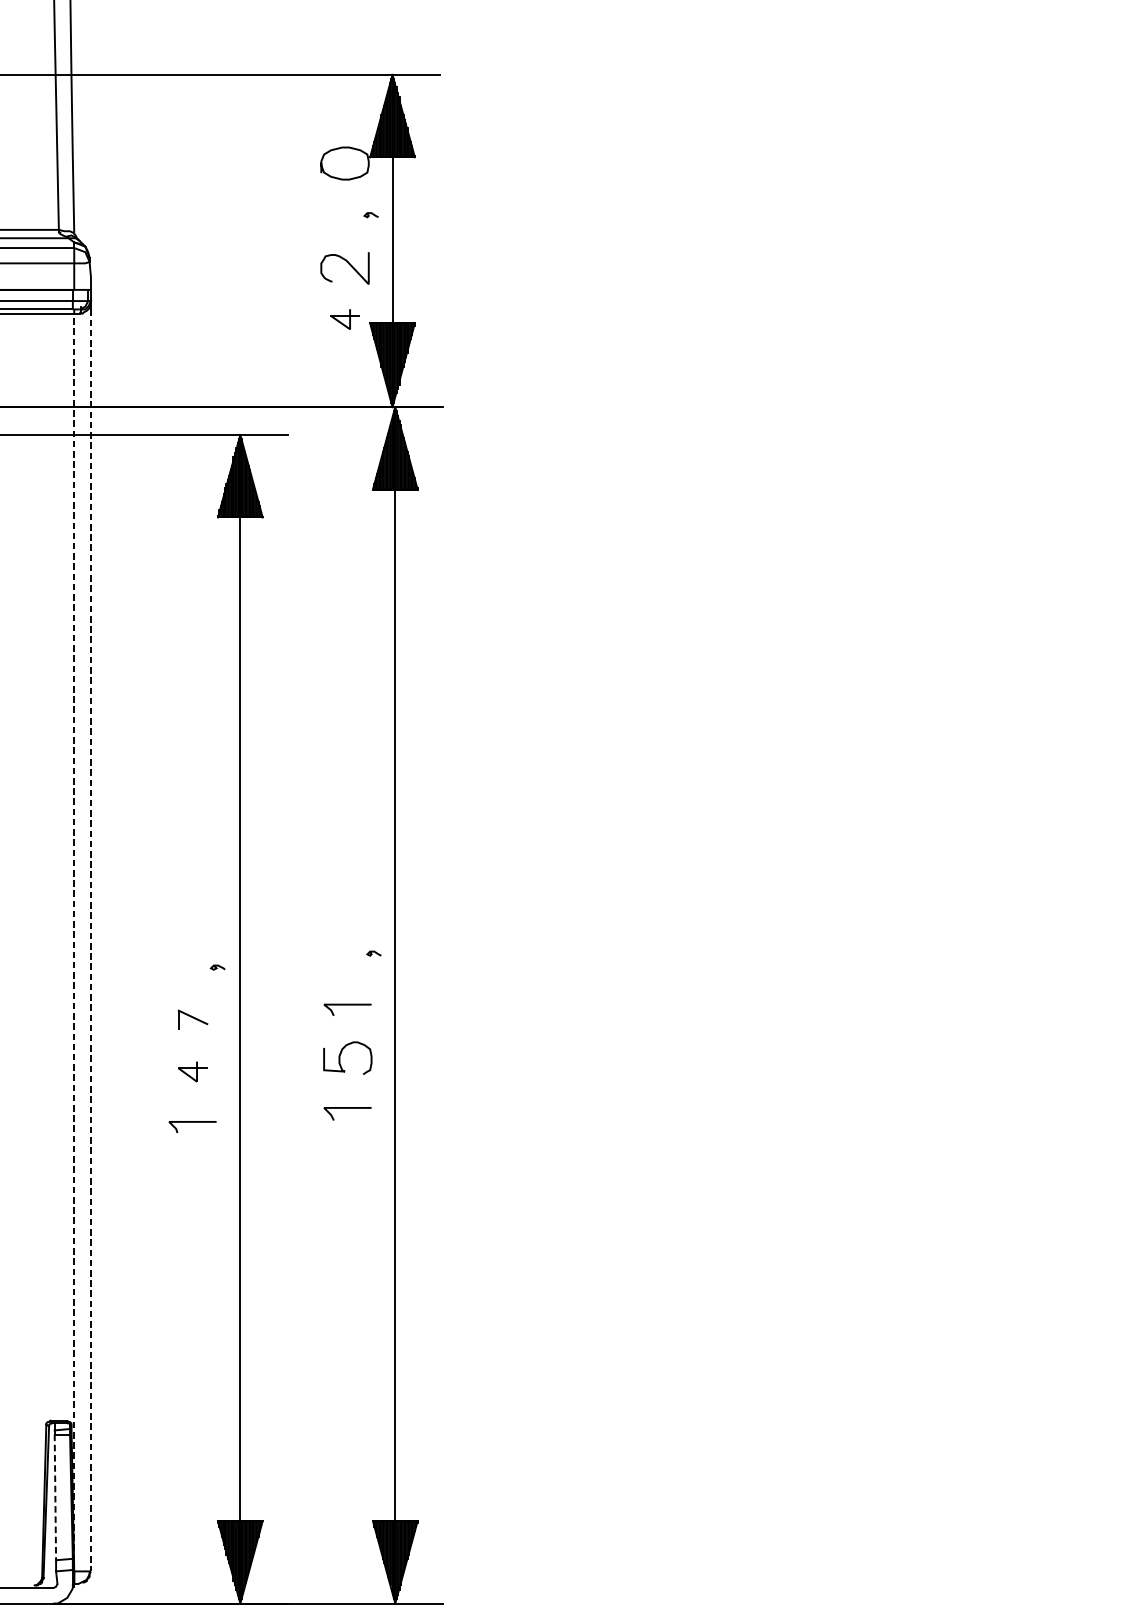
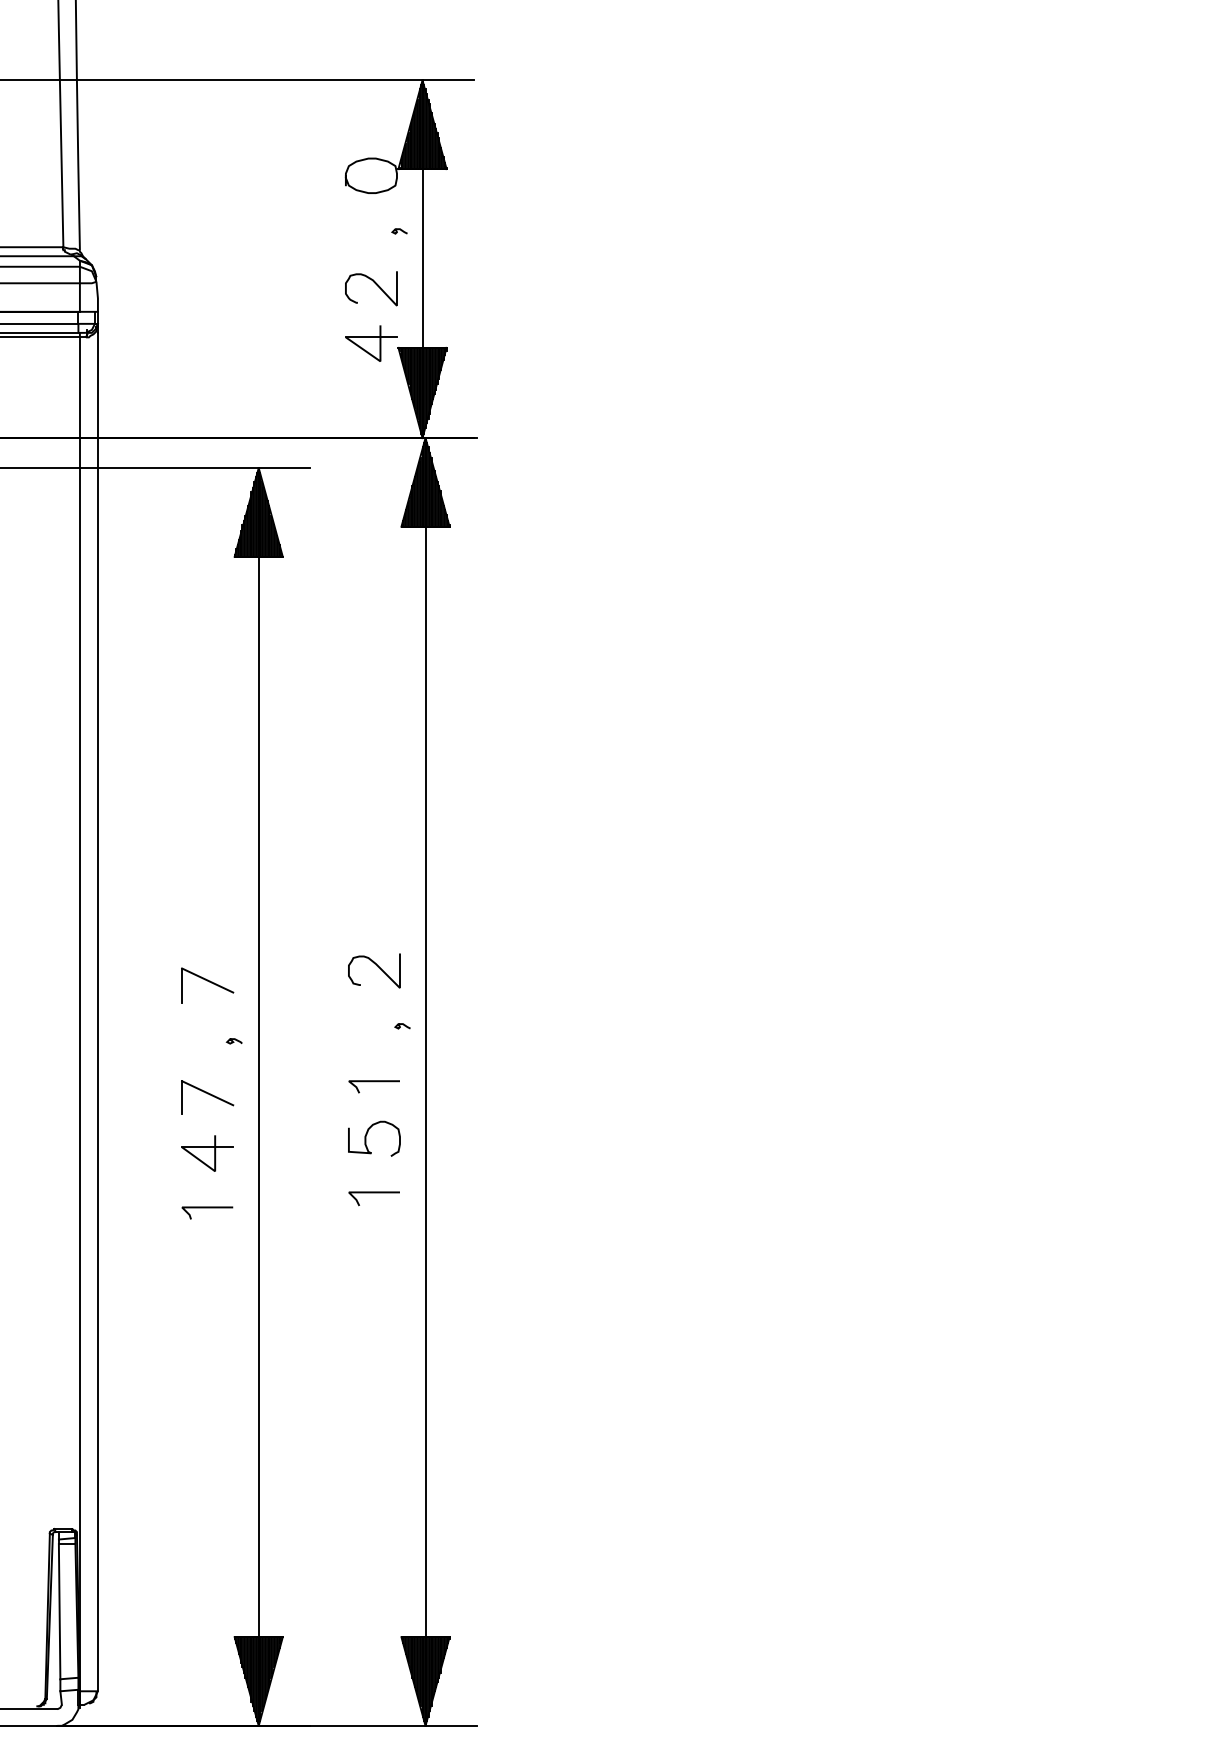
part: (345, 319) -> (371, 343), size x1.67
curve: (350, 898) -> (377, 966), added
part: (192, 915) -> (207, 985), added
line: (90, 940) -> (97, 1012), dashed -> solid
line: (73, 942) -> (79, 1014), dashed -> solid
part: (192, 1019) -> (207, 1097), size x1.67
part: (192, 1071) -> (207, 1153), size x1.67
line: (55, 1497) -> (59, 1611), dashed -> solid

